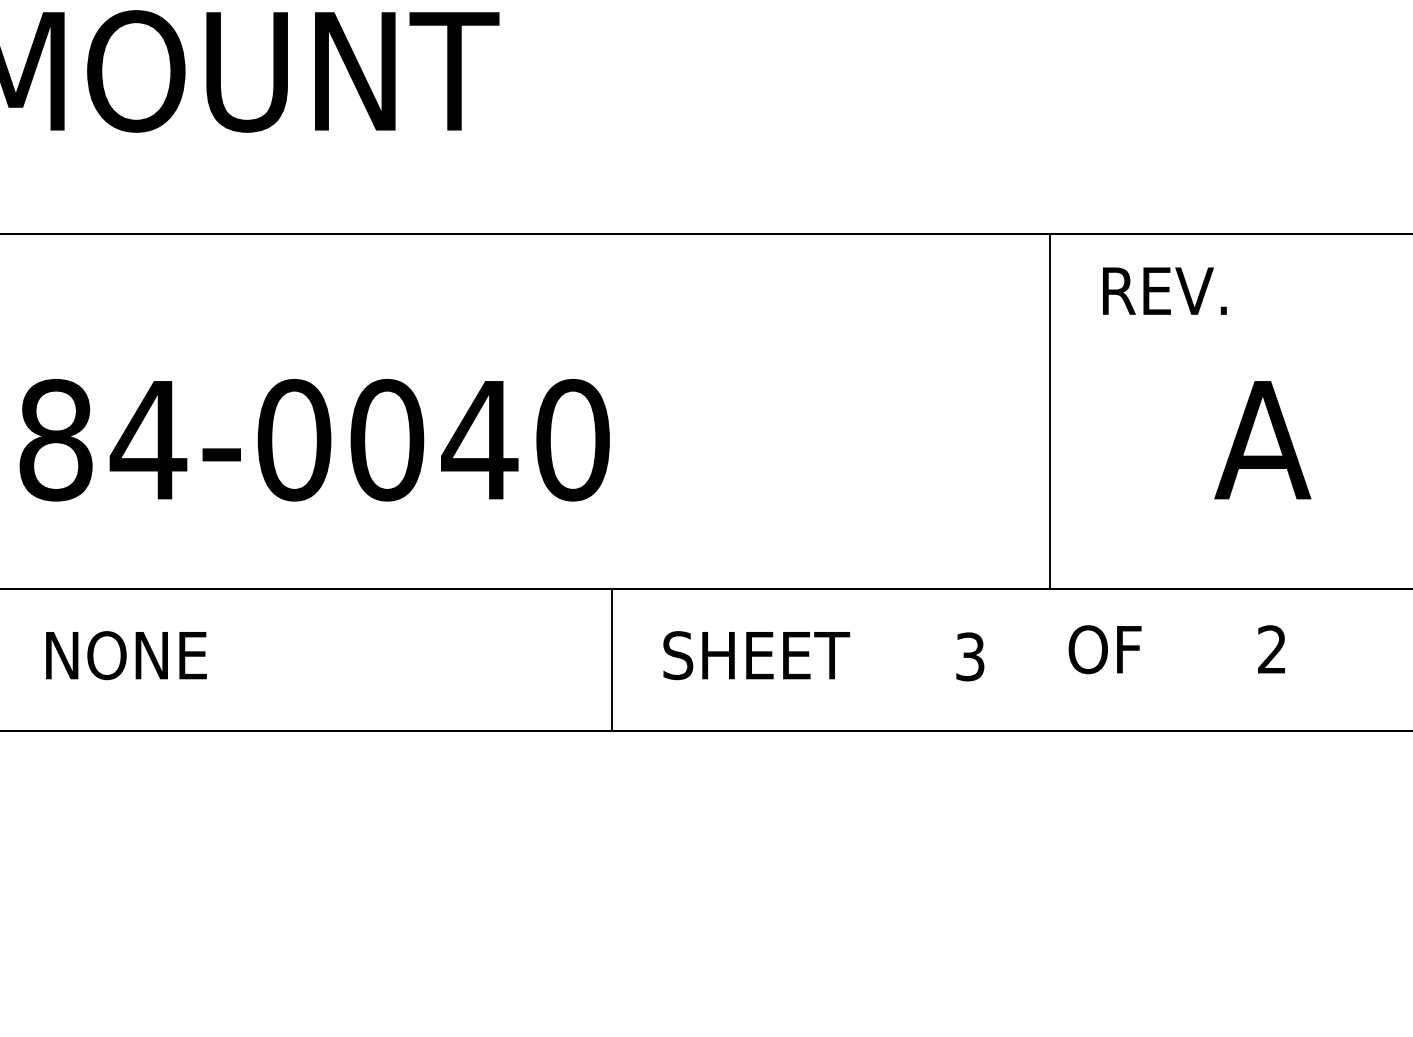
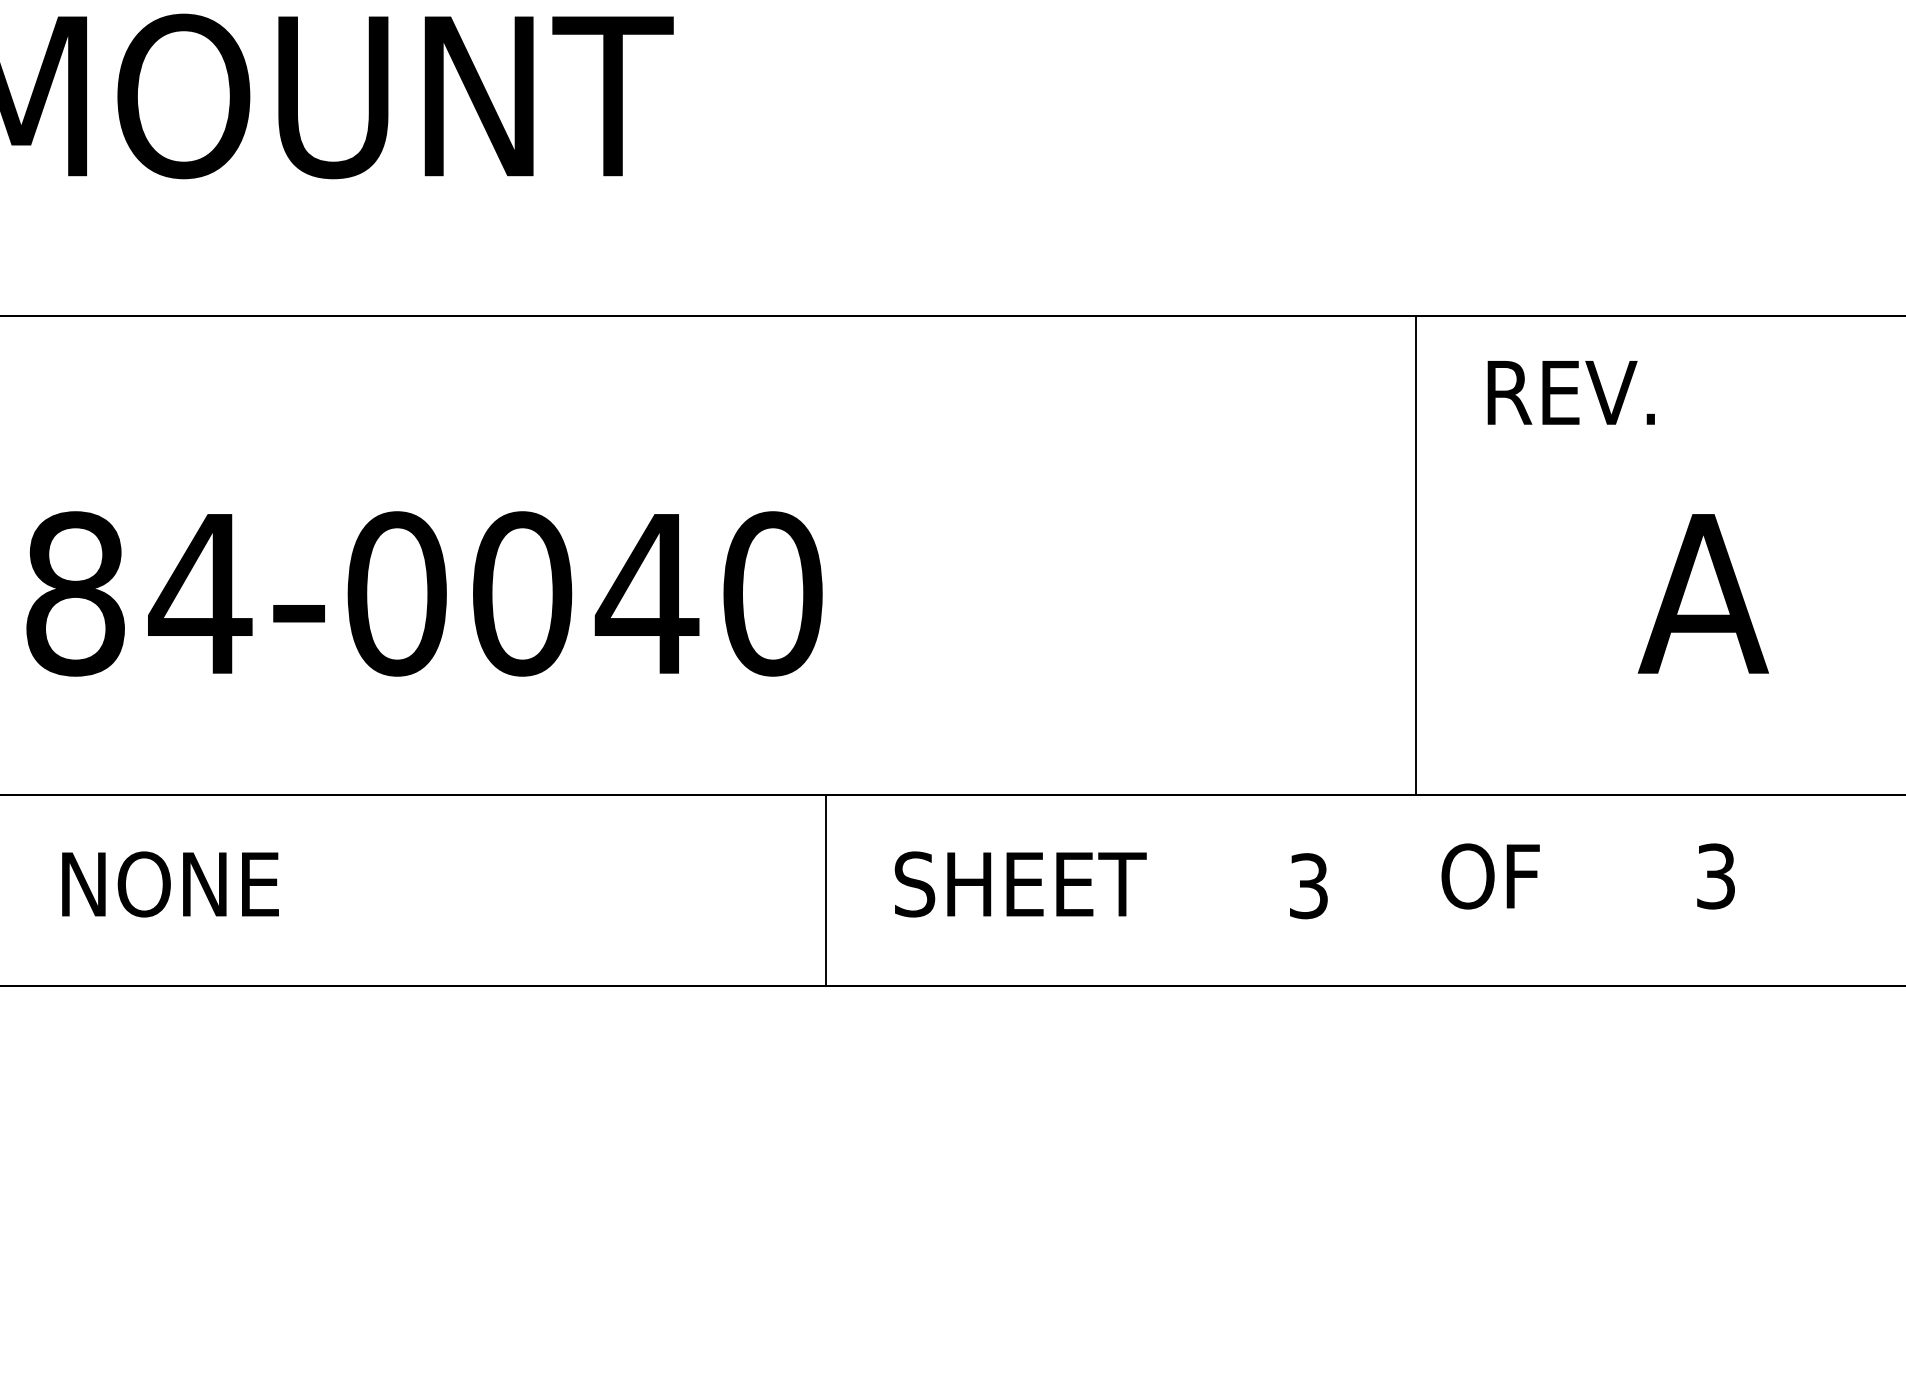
text: (1271, 649) -> (1715, 876), 2 -> 3

